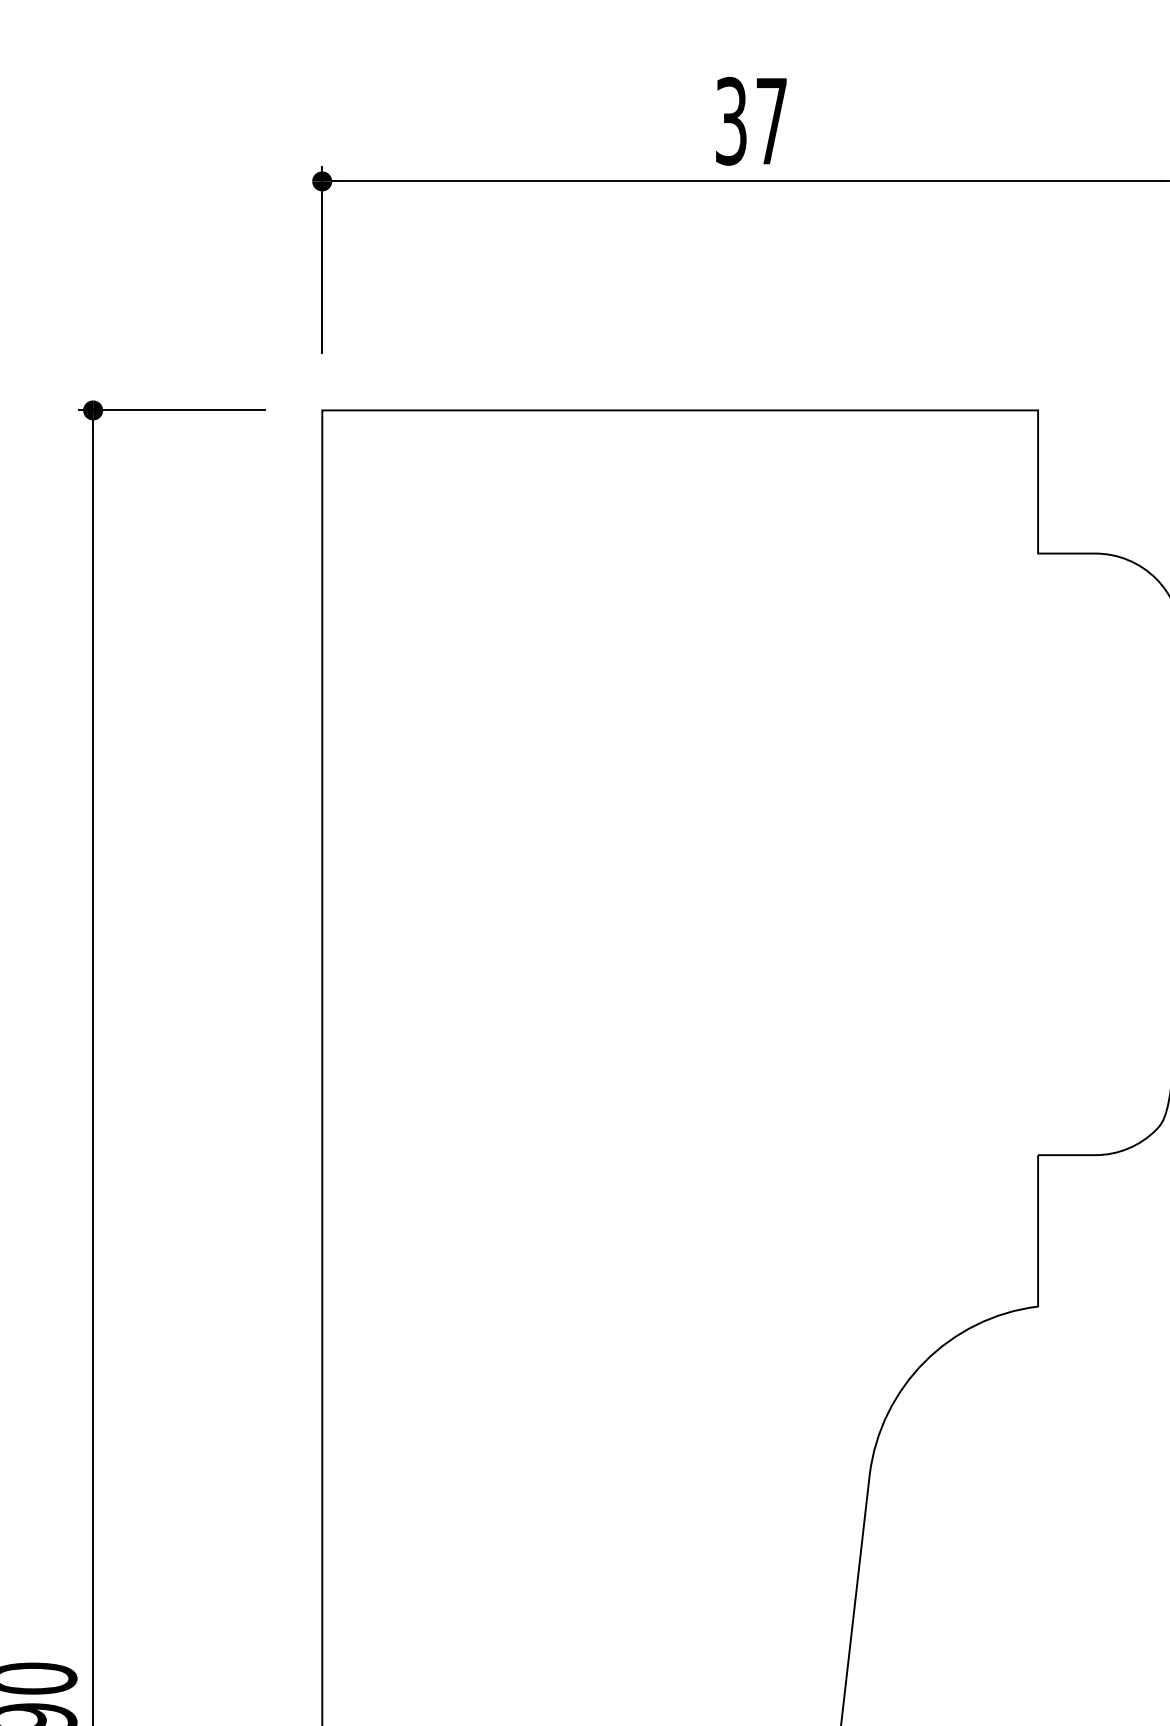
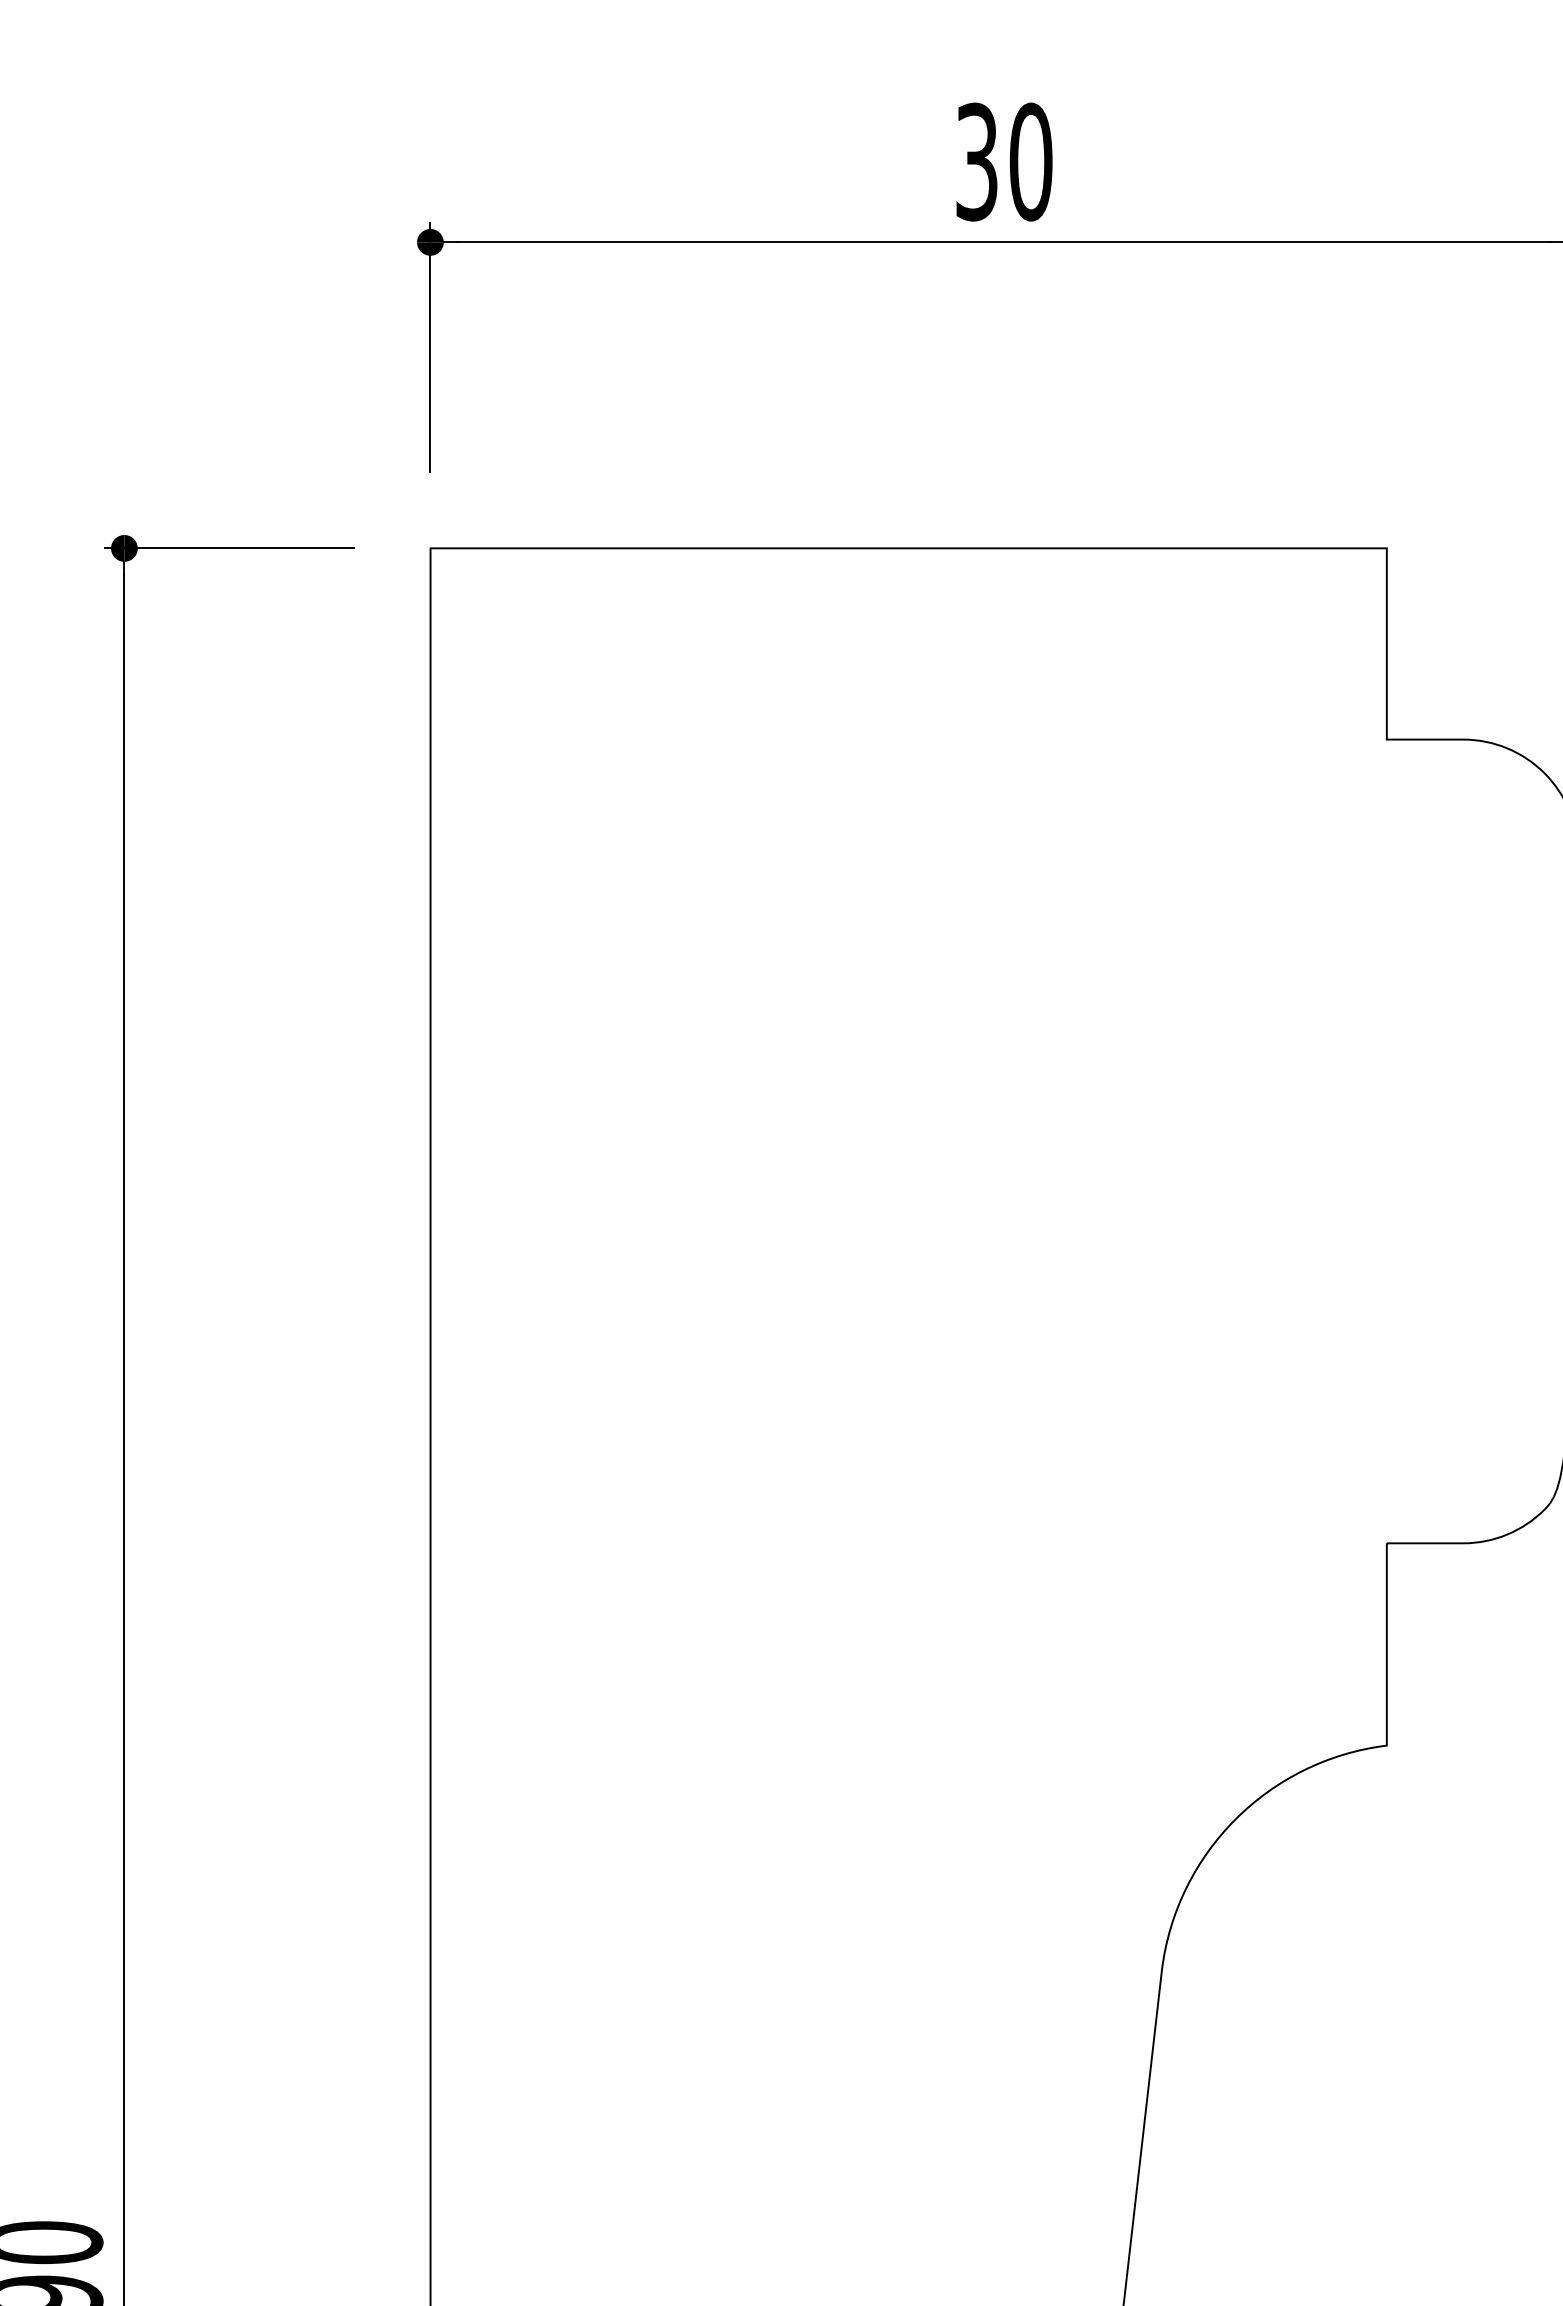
text: (771, 120) -> (1030, 161), 37 -> 30

